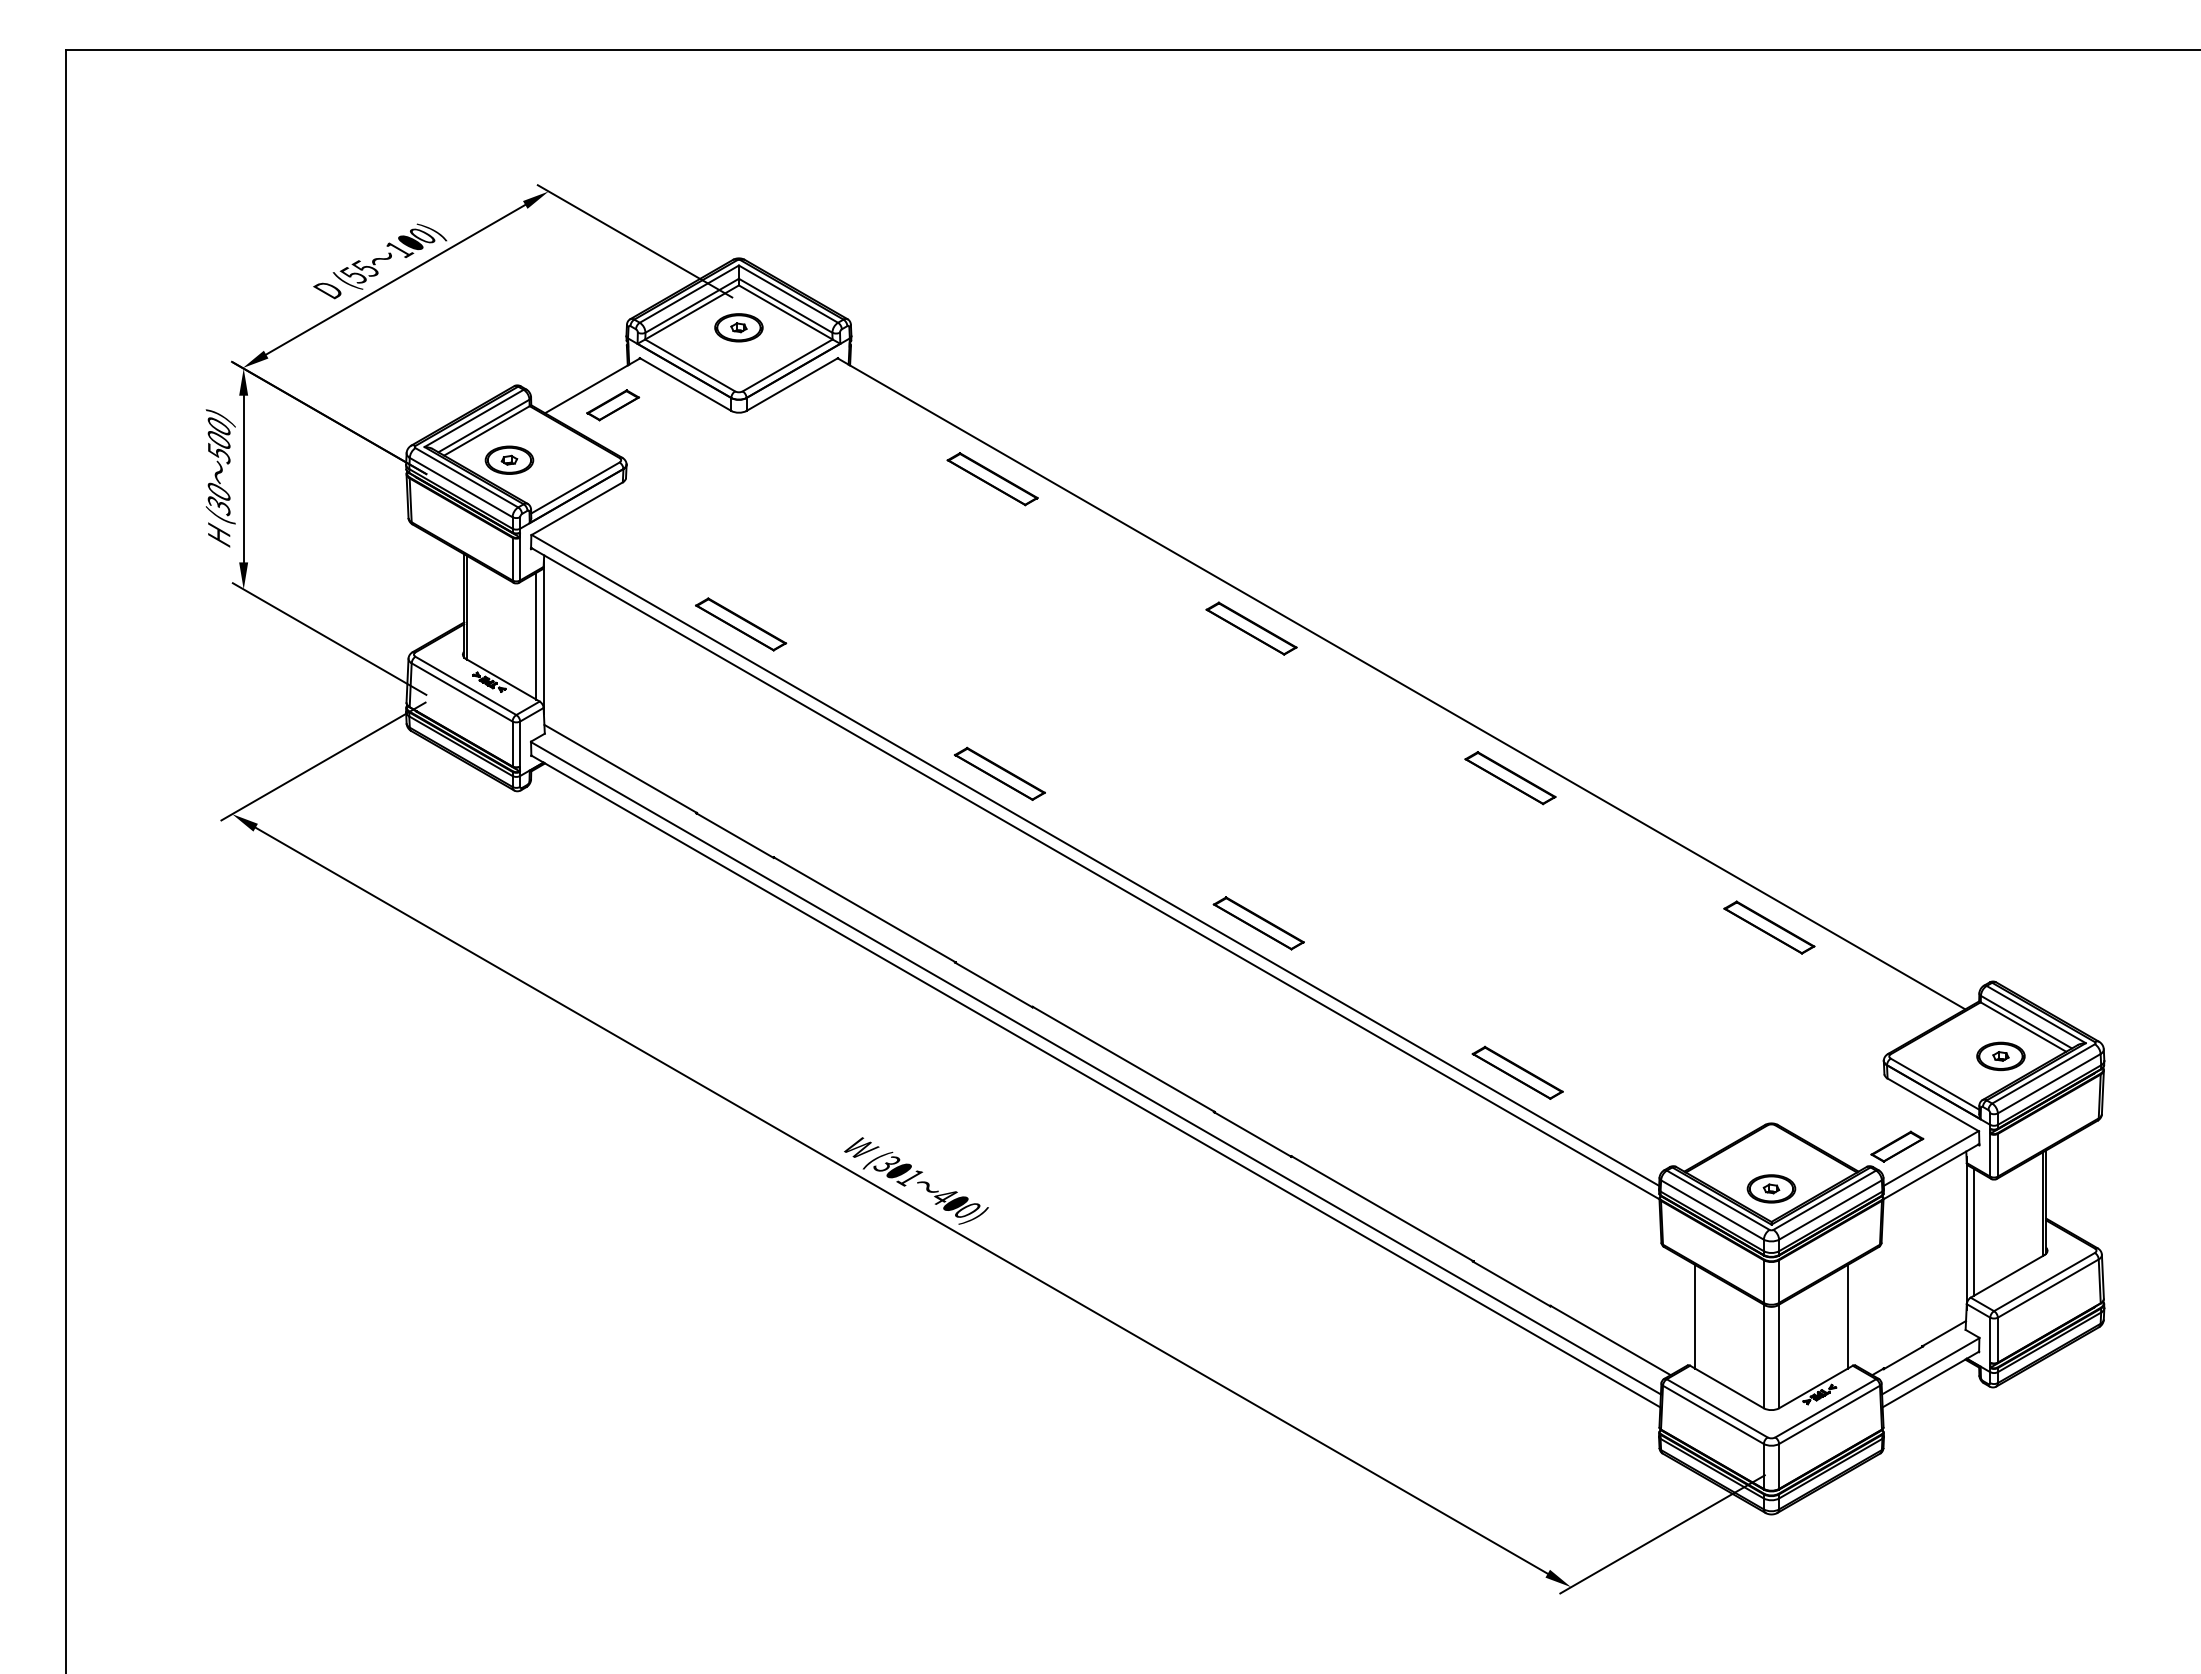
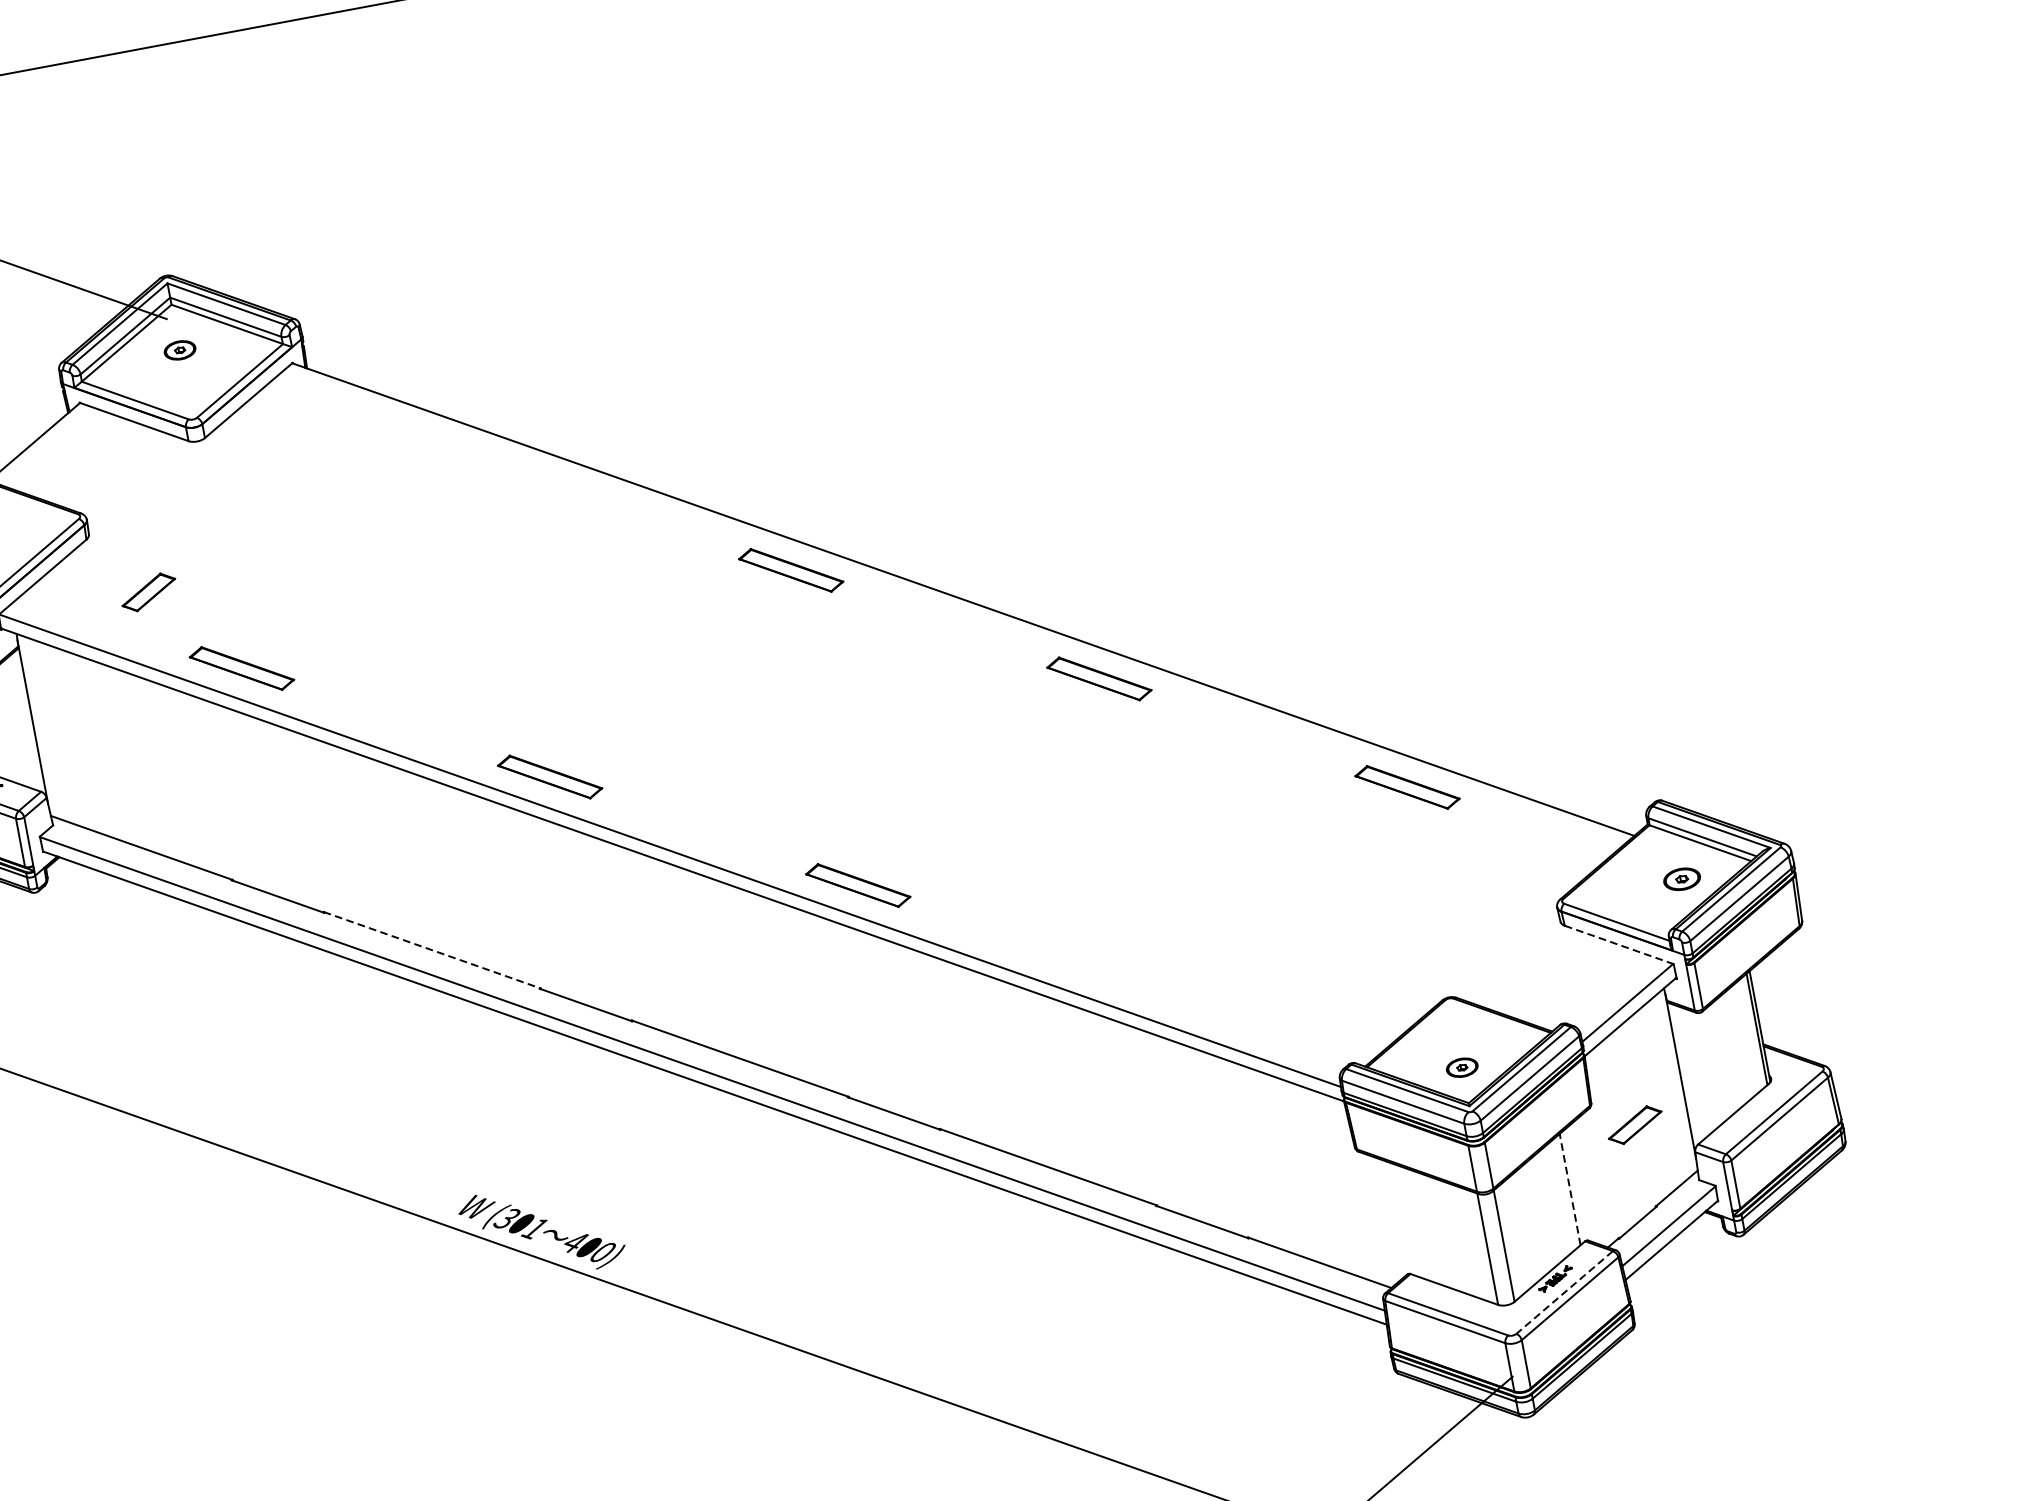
part: (738, 327) -> (179, 350), size x0.6
part: (613, 405) -> (149, 592), moved
part: (992, 479) -> (482, 462), removed
line: (536, 635) -> (24, 721), removed
line: (865, 910) -> (433, 950), solid -> dashed
part: (2000, 1056) -> (1681, 879), size x0.7
part: (1517, 1072) -> (1166, 993), removed
line: (1933, 1104) -> (1619, 944), solid -> dashed
part: (1897, 1146) -> (1635, 1124), moved
part: (1771, 1188) -> (1462, 1067), size x0.6
line: (1974, 1232) -> (1689, 1073), removed
line: (1695, 1316) -> (1406, 1220), removed
line: (1847, 1316) -> (1569, 1189), solid -> dashed
line: (1825, 1408) -> (1564, 1292), solid -> dashed

